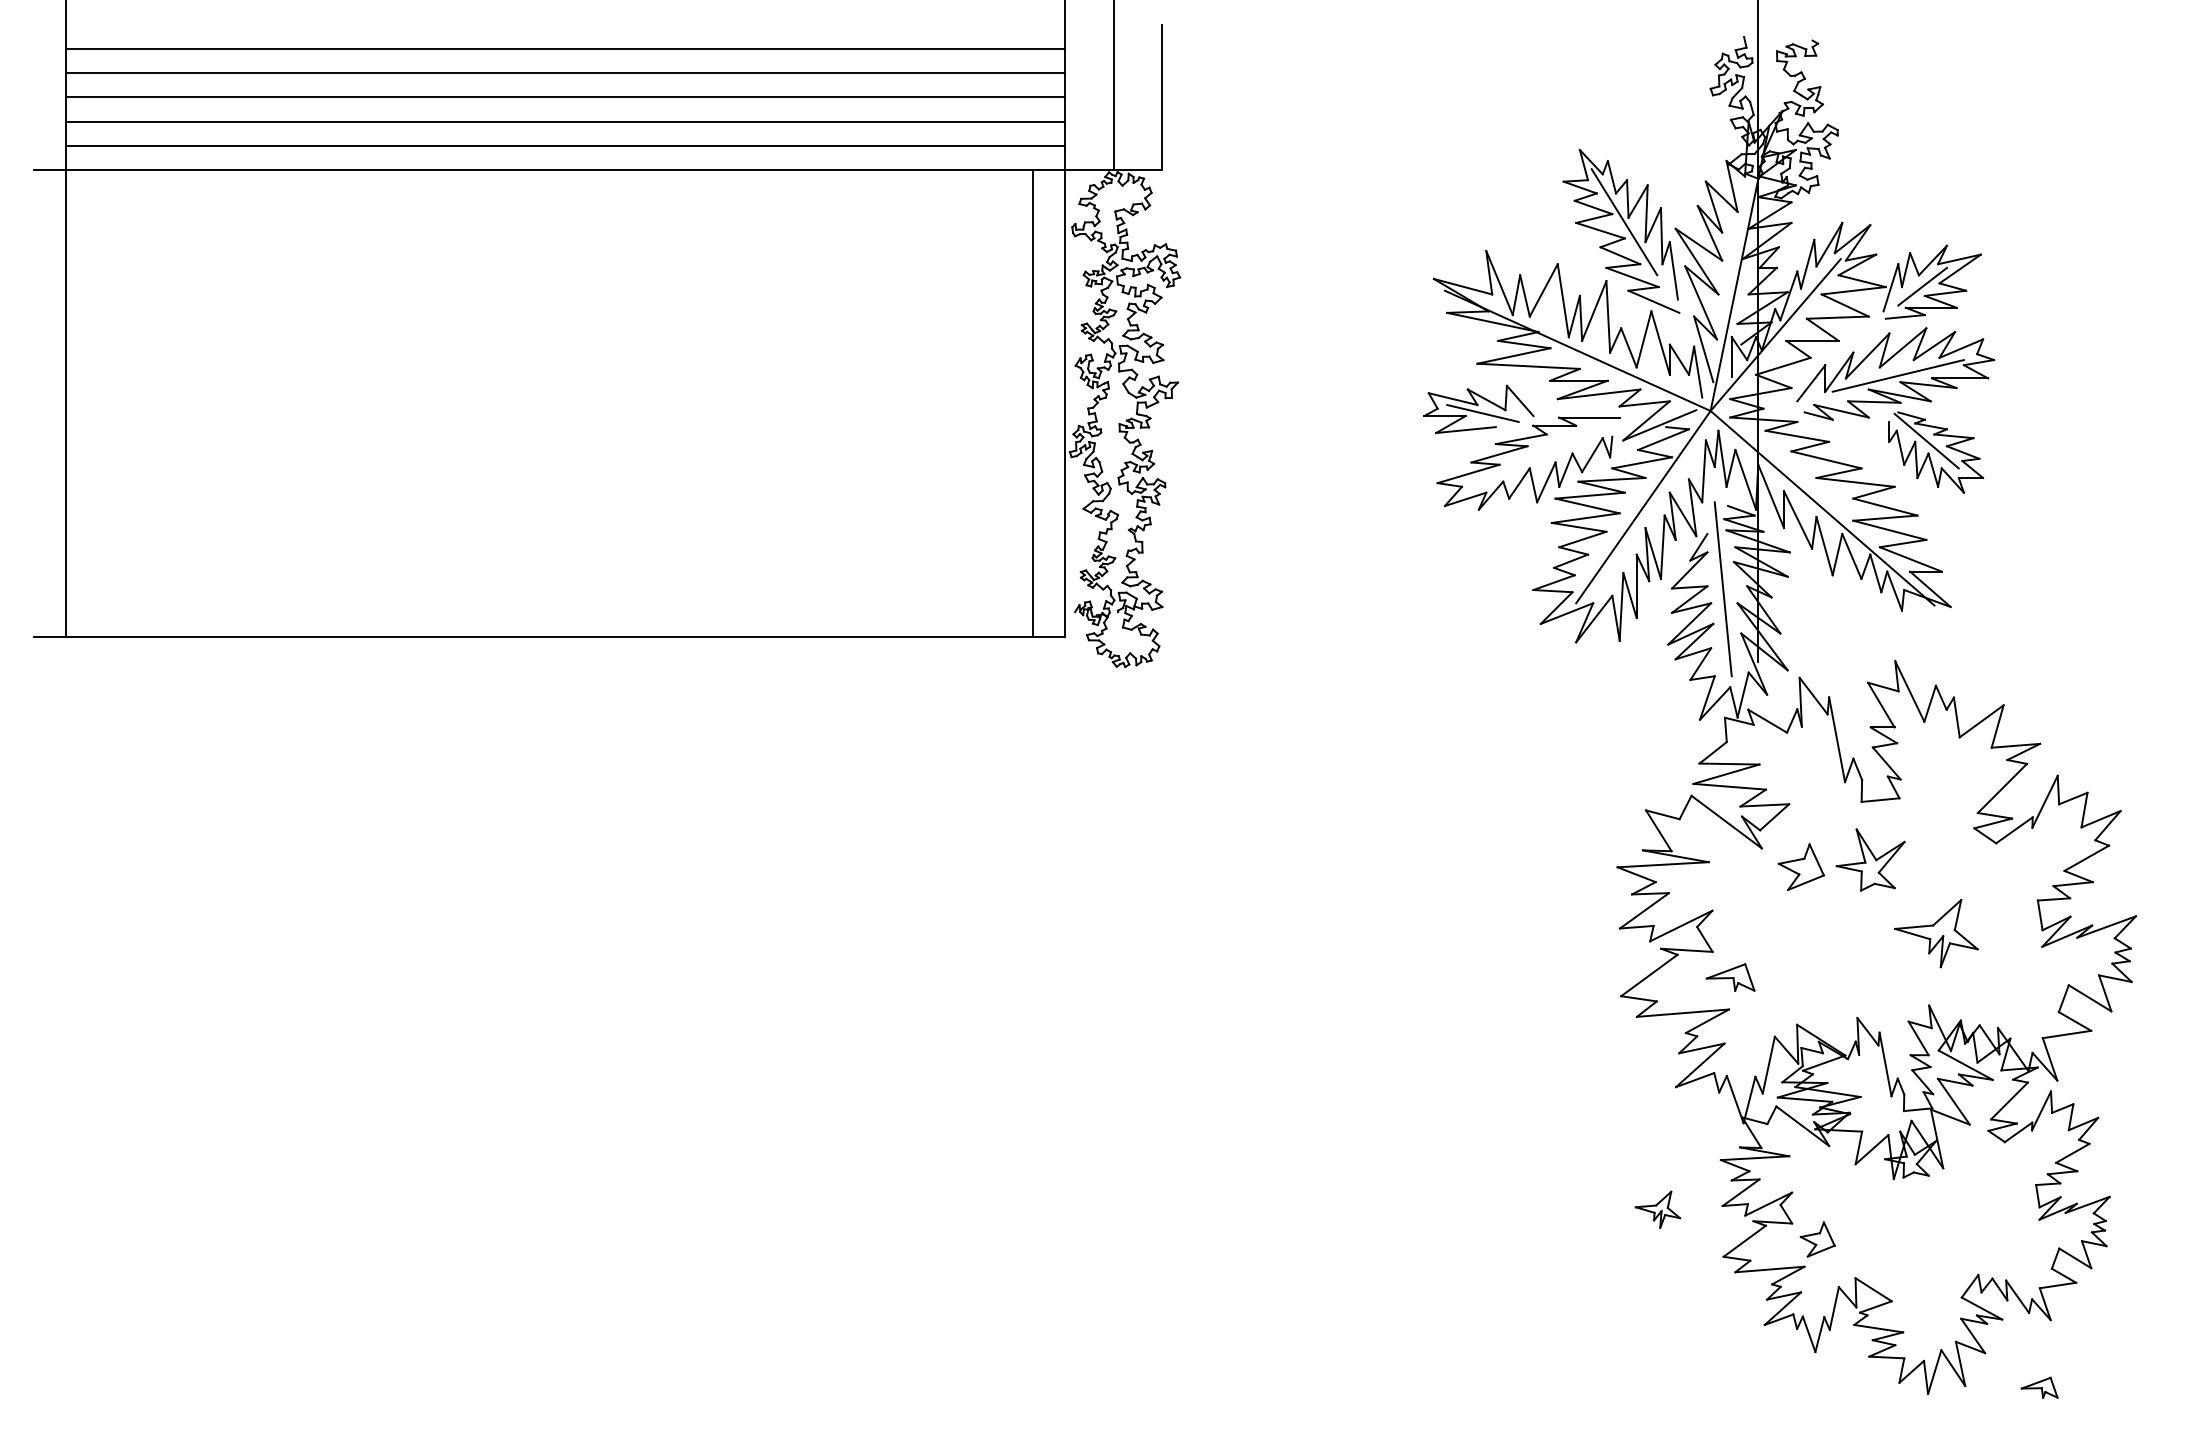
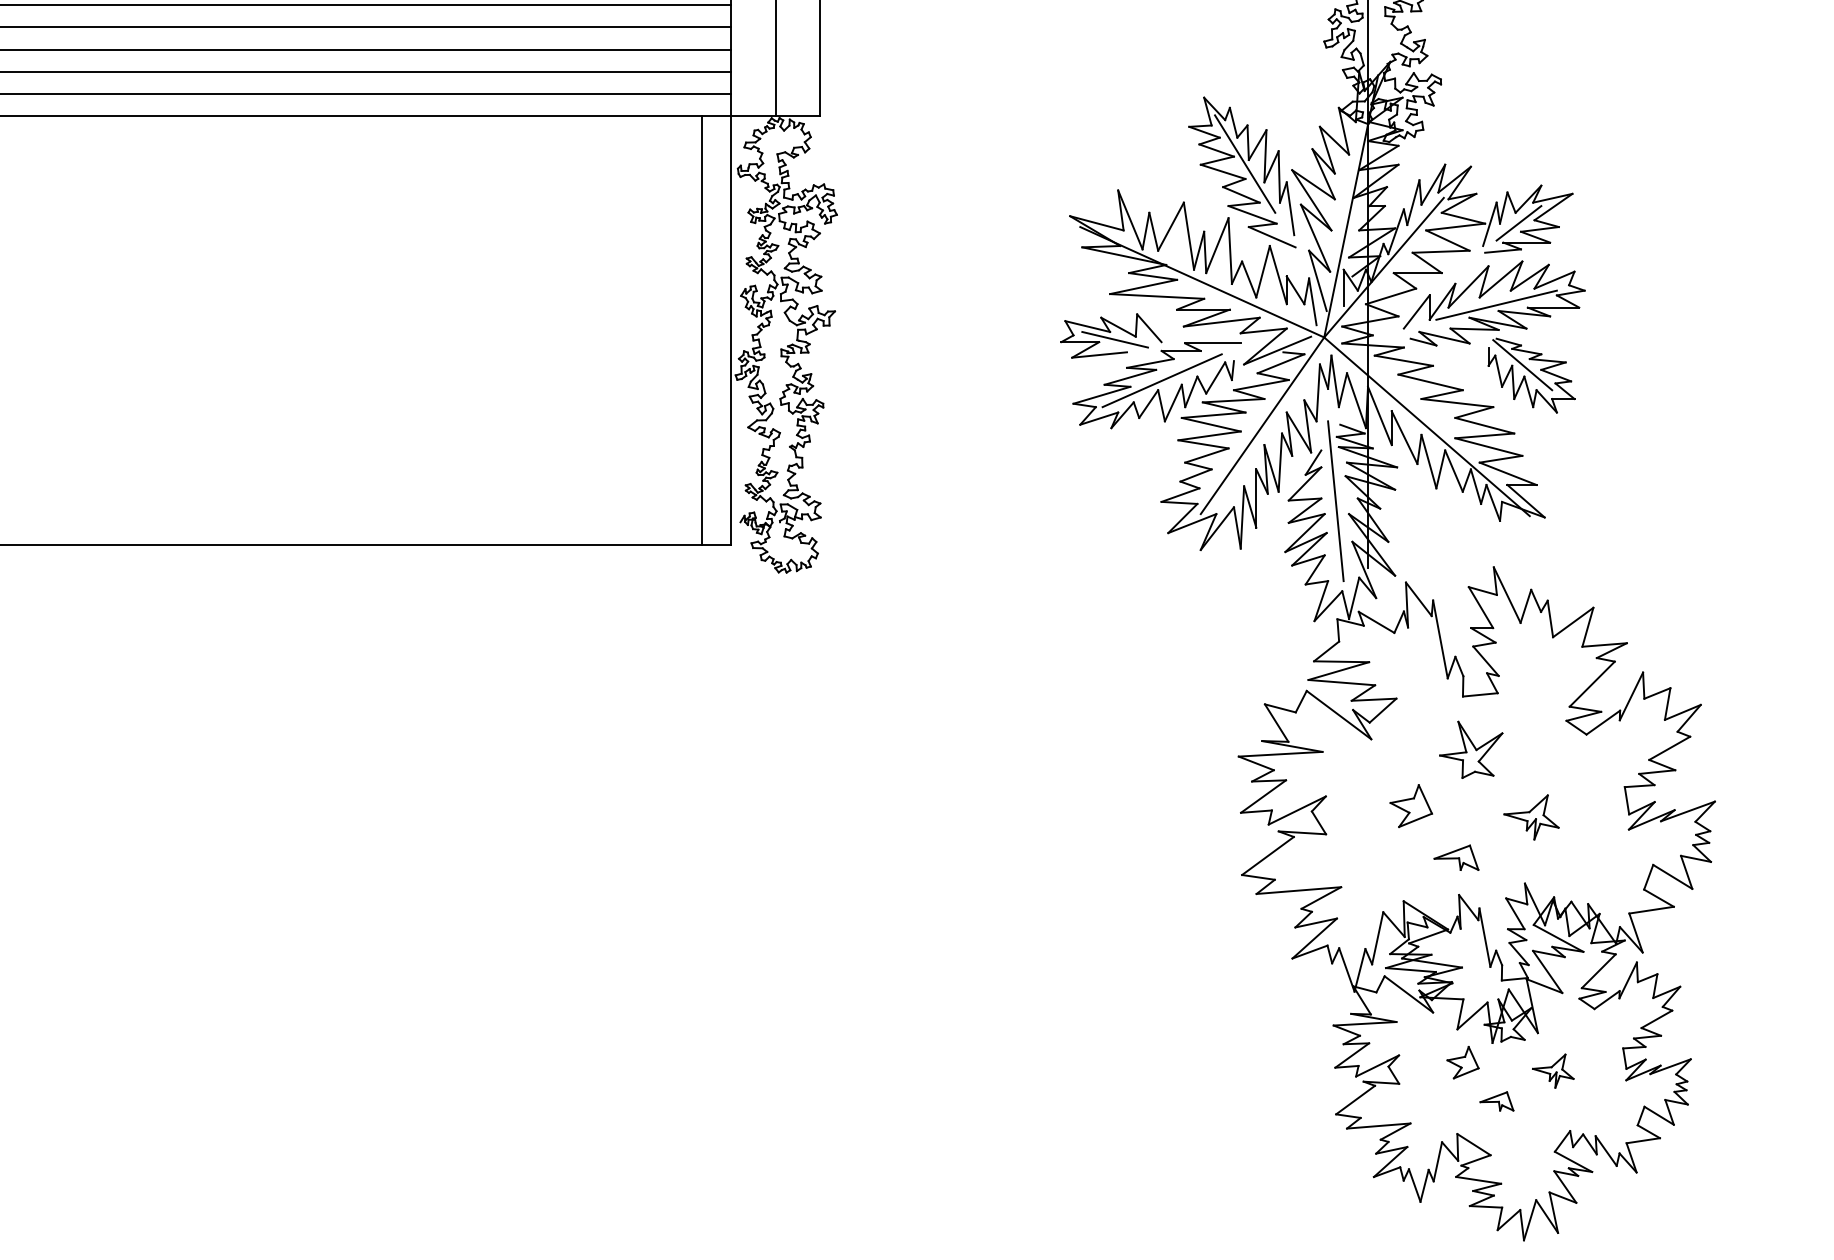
line: (1534, 457) -> (1162, 380), added
part: (1800, 866) -> (1410, 805), moved
part: (1935, 933) -> (1530, 817), size x0.71
part: (1730, 977) -> (1456, 857), moved
part: (1657, 1209) -> (1552, 1070), moved
part: (1817, 1239) -> (1462, 1062), moved
part: (2039, 1387) -> (1496, 1101), moved

